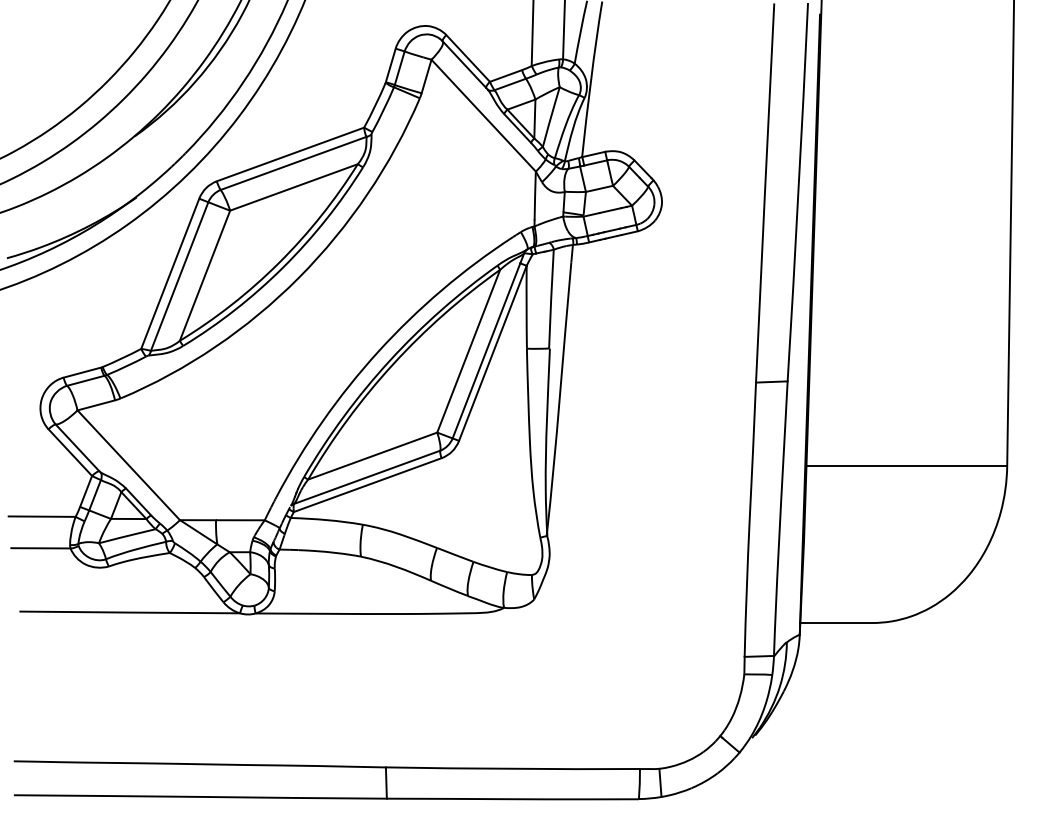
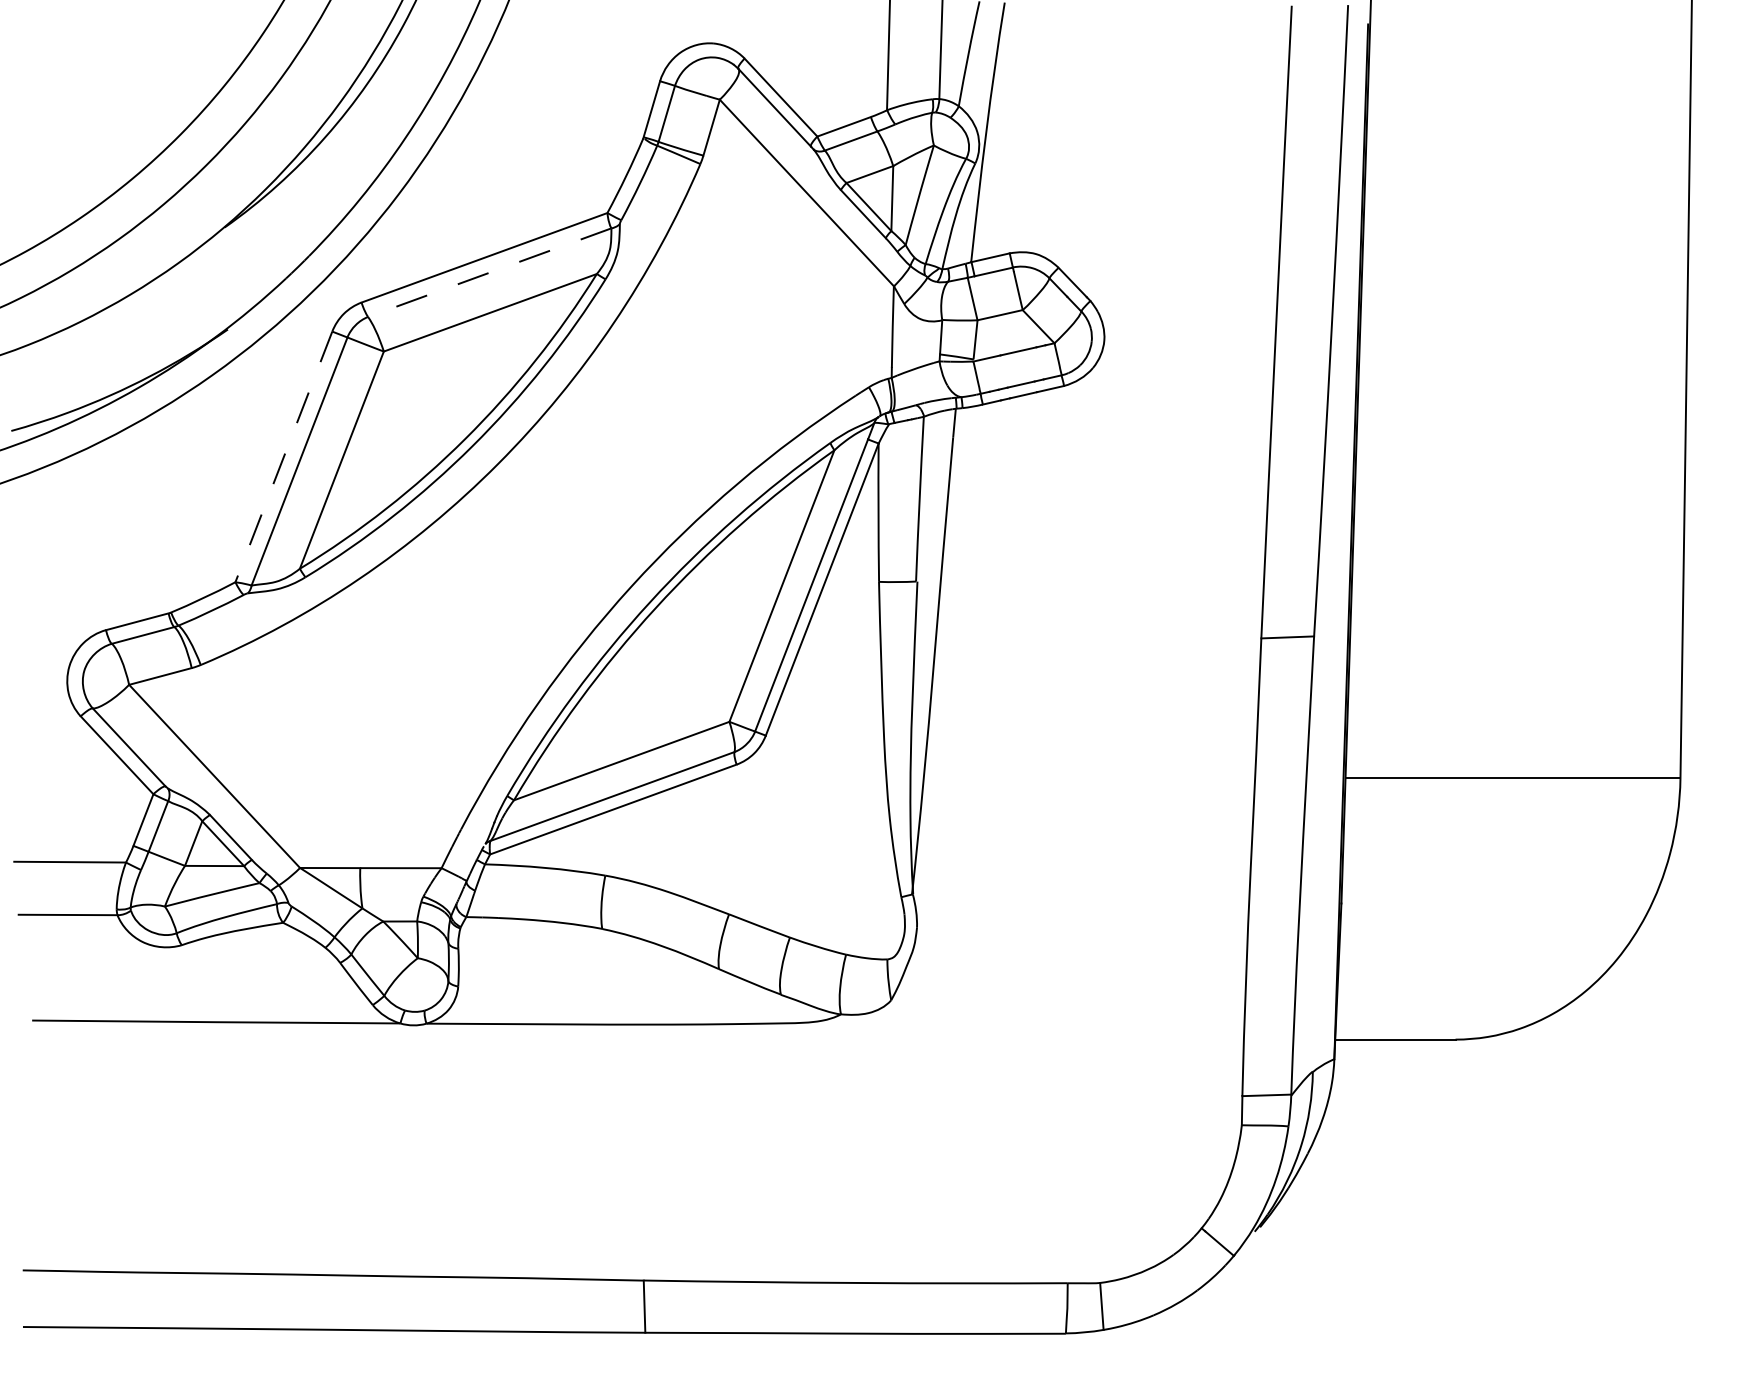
line: (293, 163) -> (489, 272), solid -> dashed
line: (170, 273) -> (284, 456), solid -> dashed

